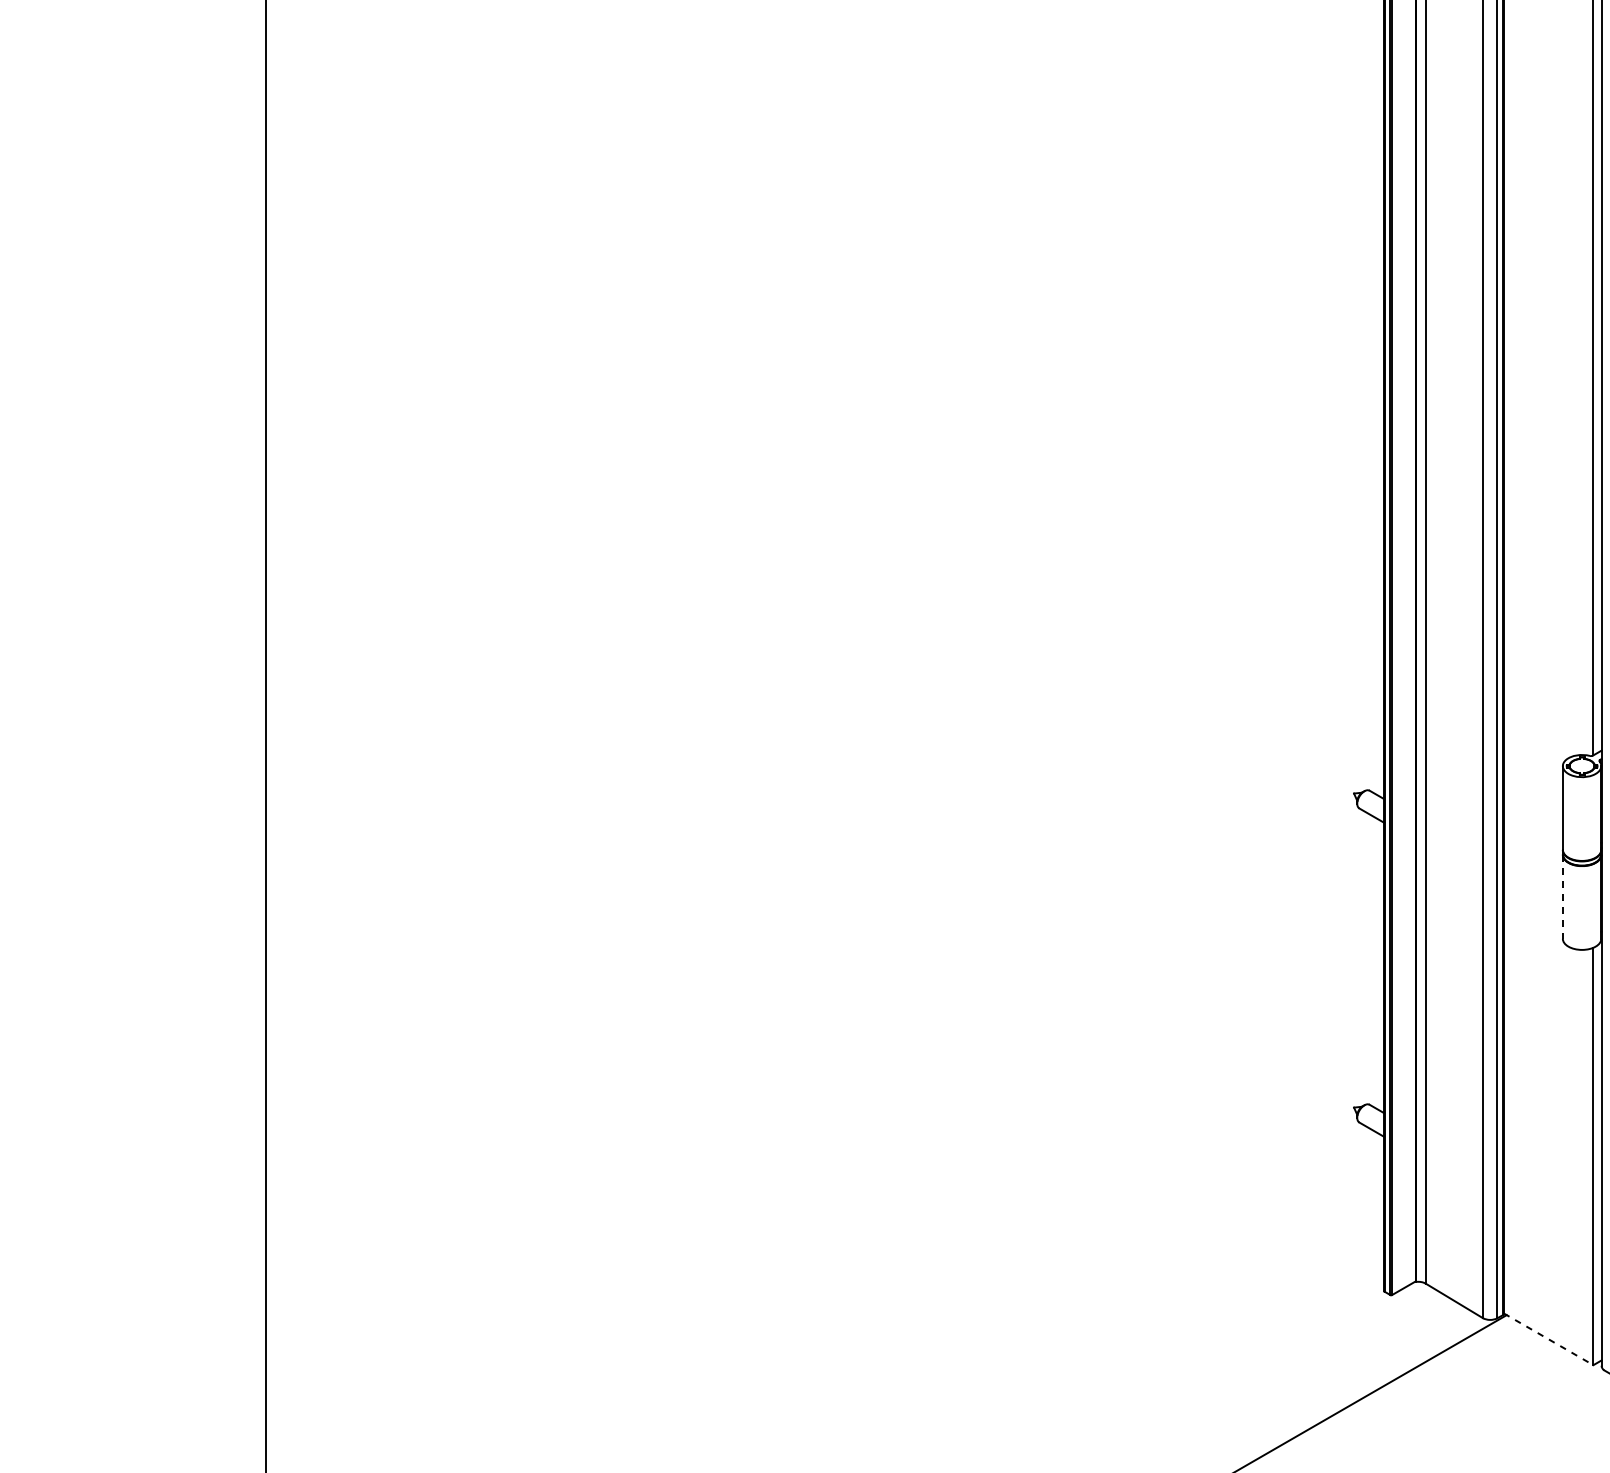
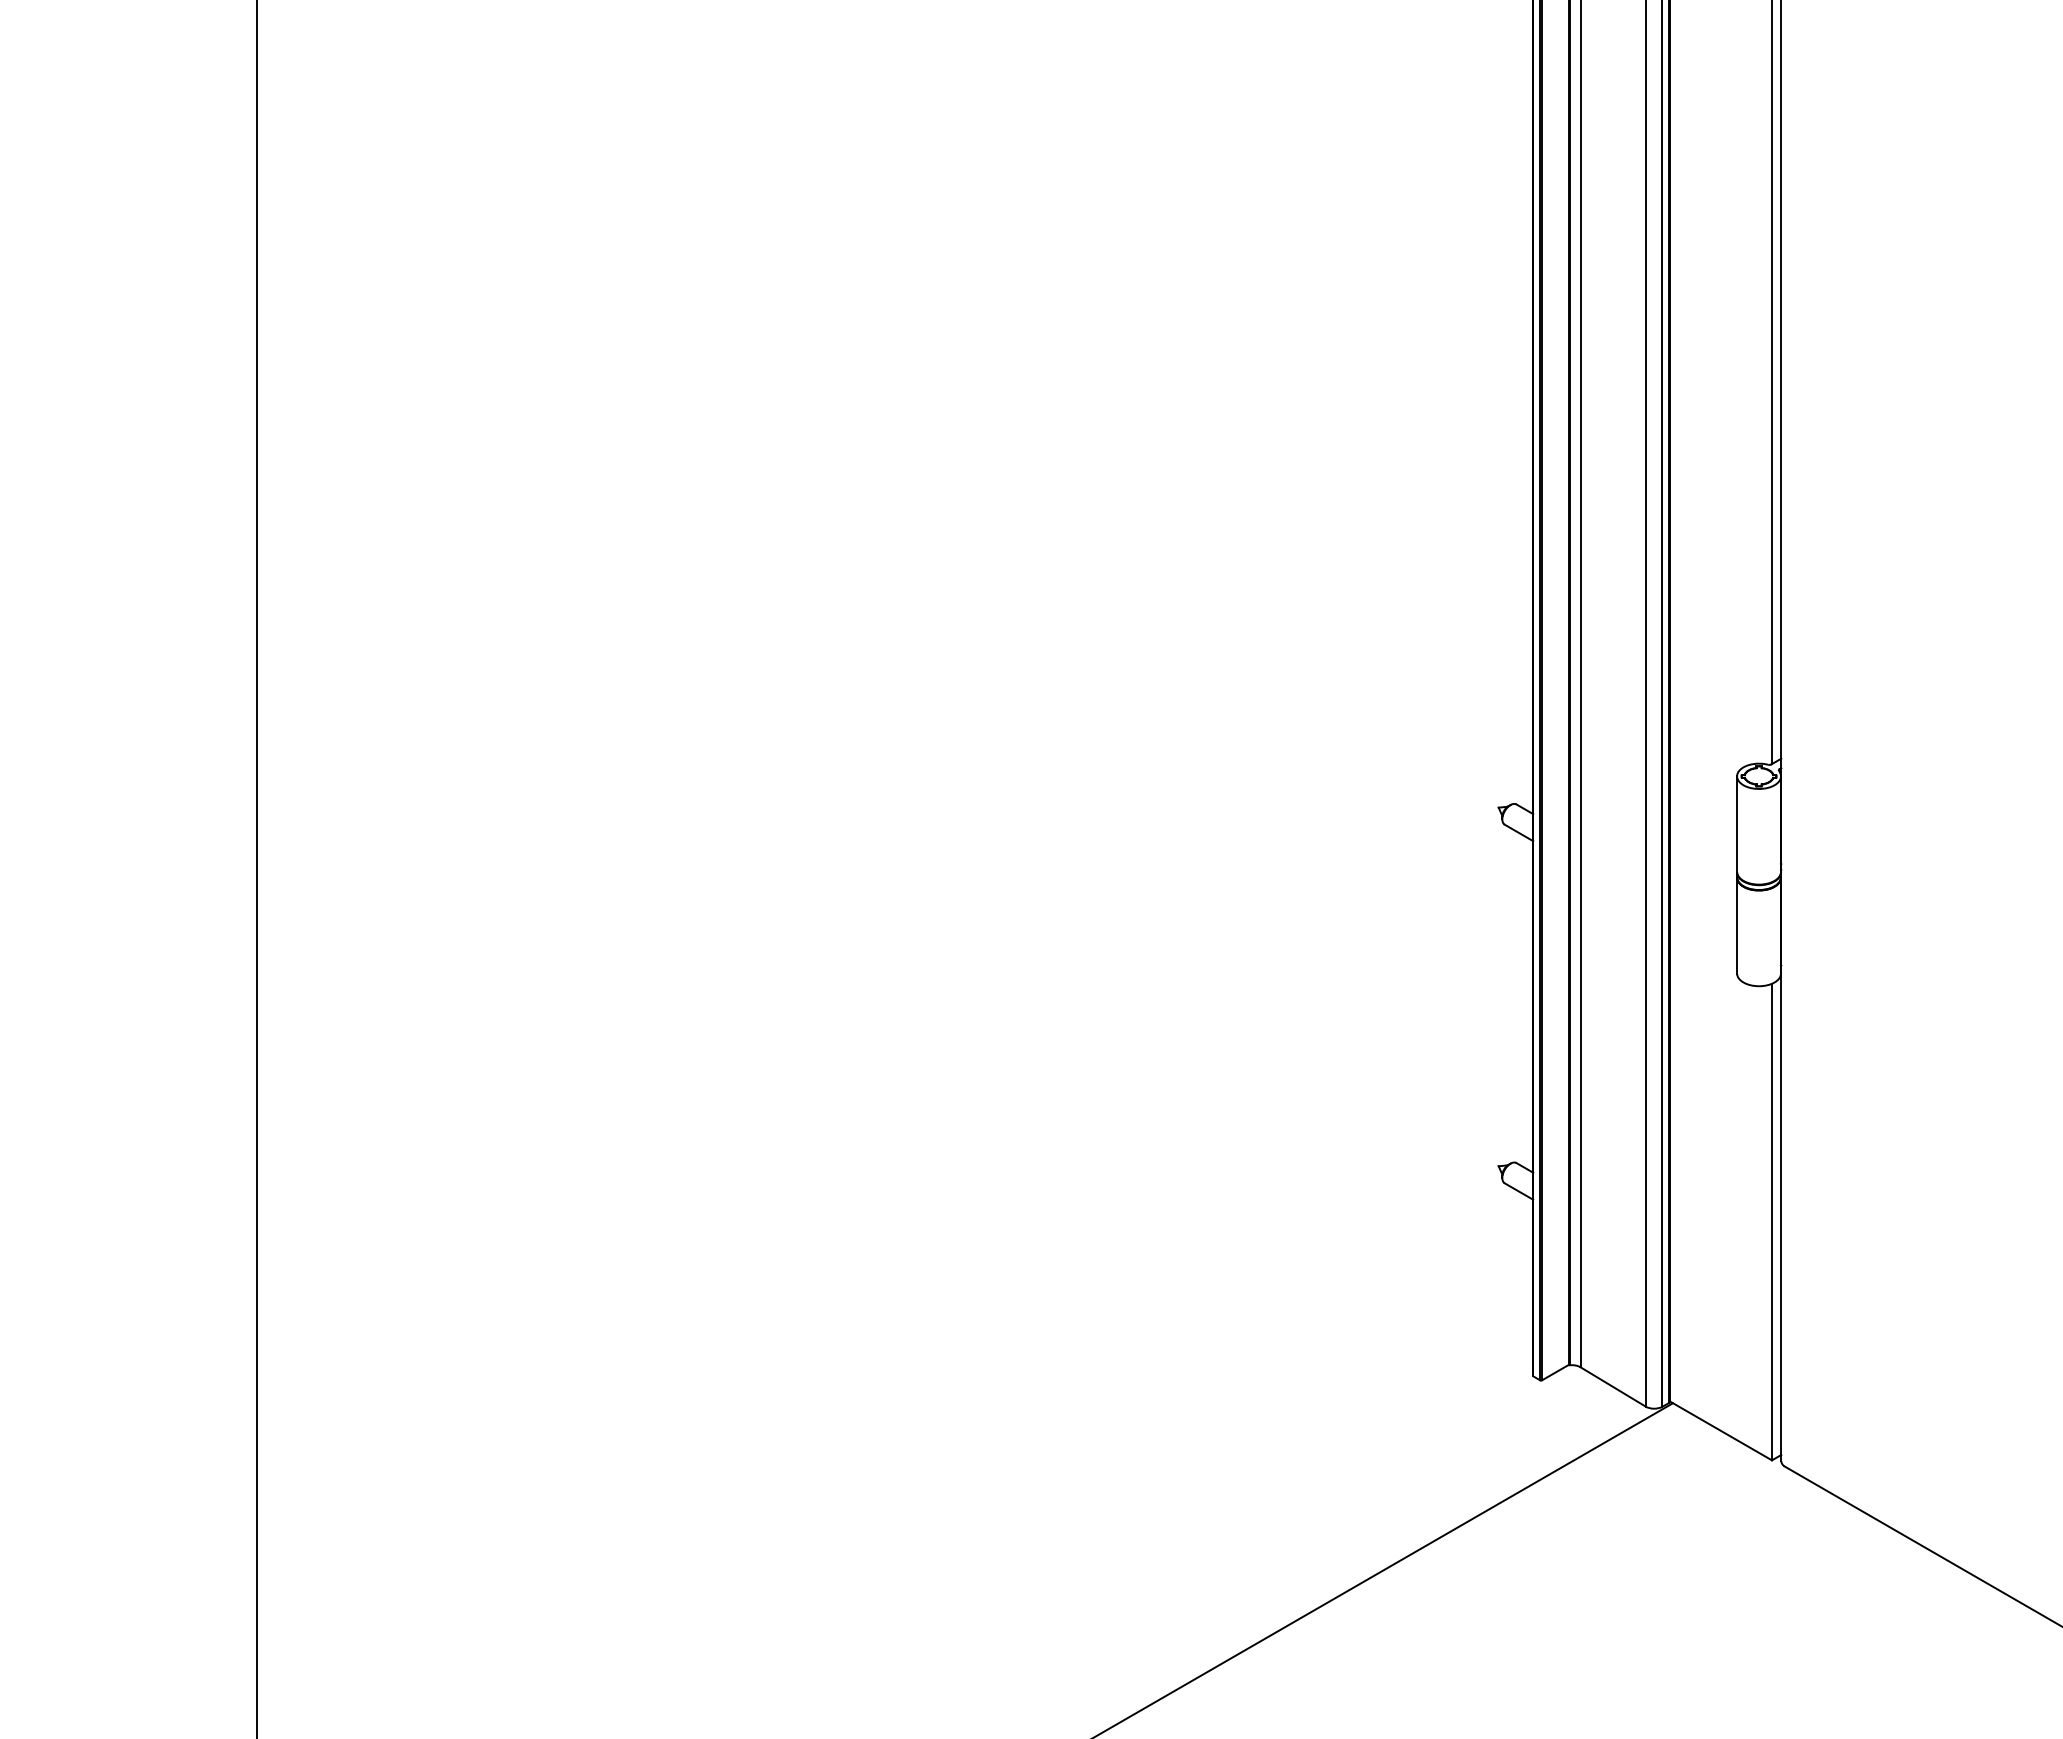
line: (1563, 896) -> (1737, 925), dashed -> solid
line: (1549, 1339) -> (1721, 1431), dashed -> solid

